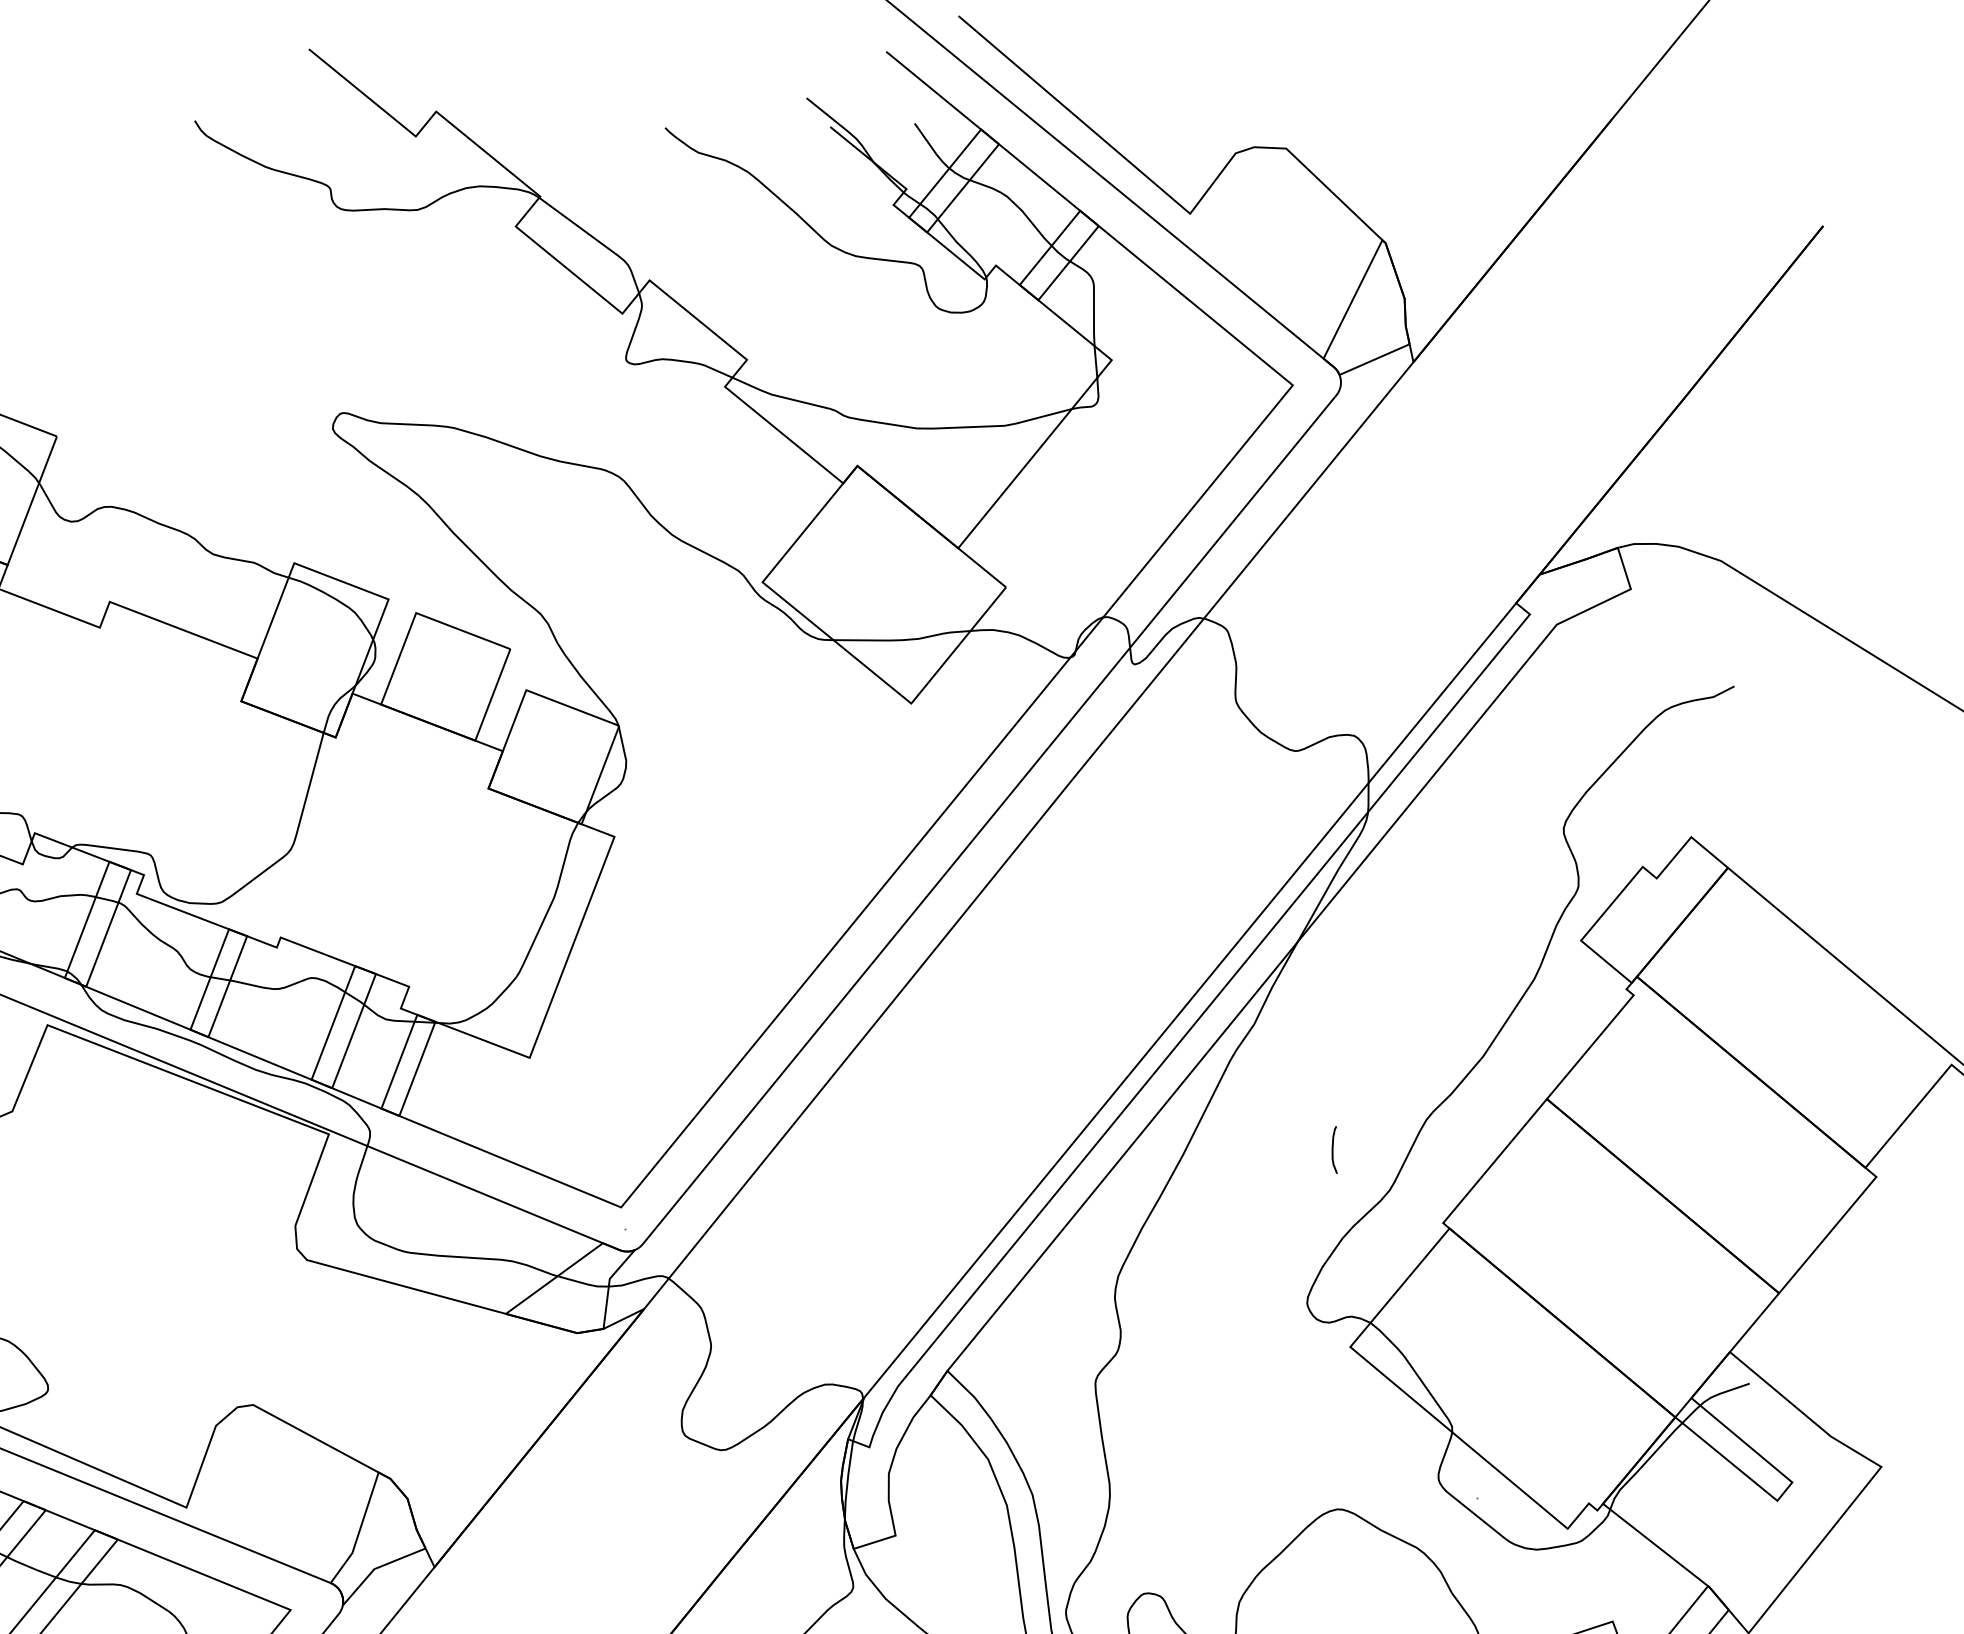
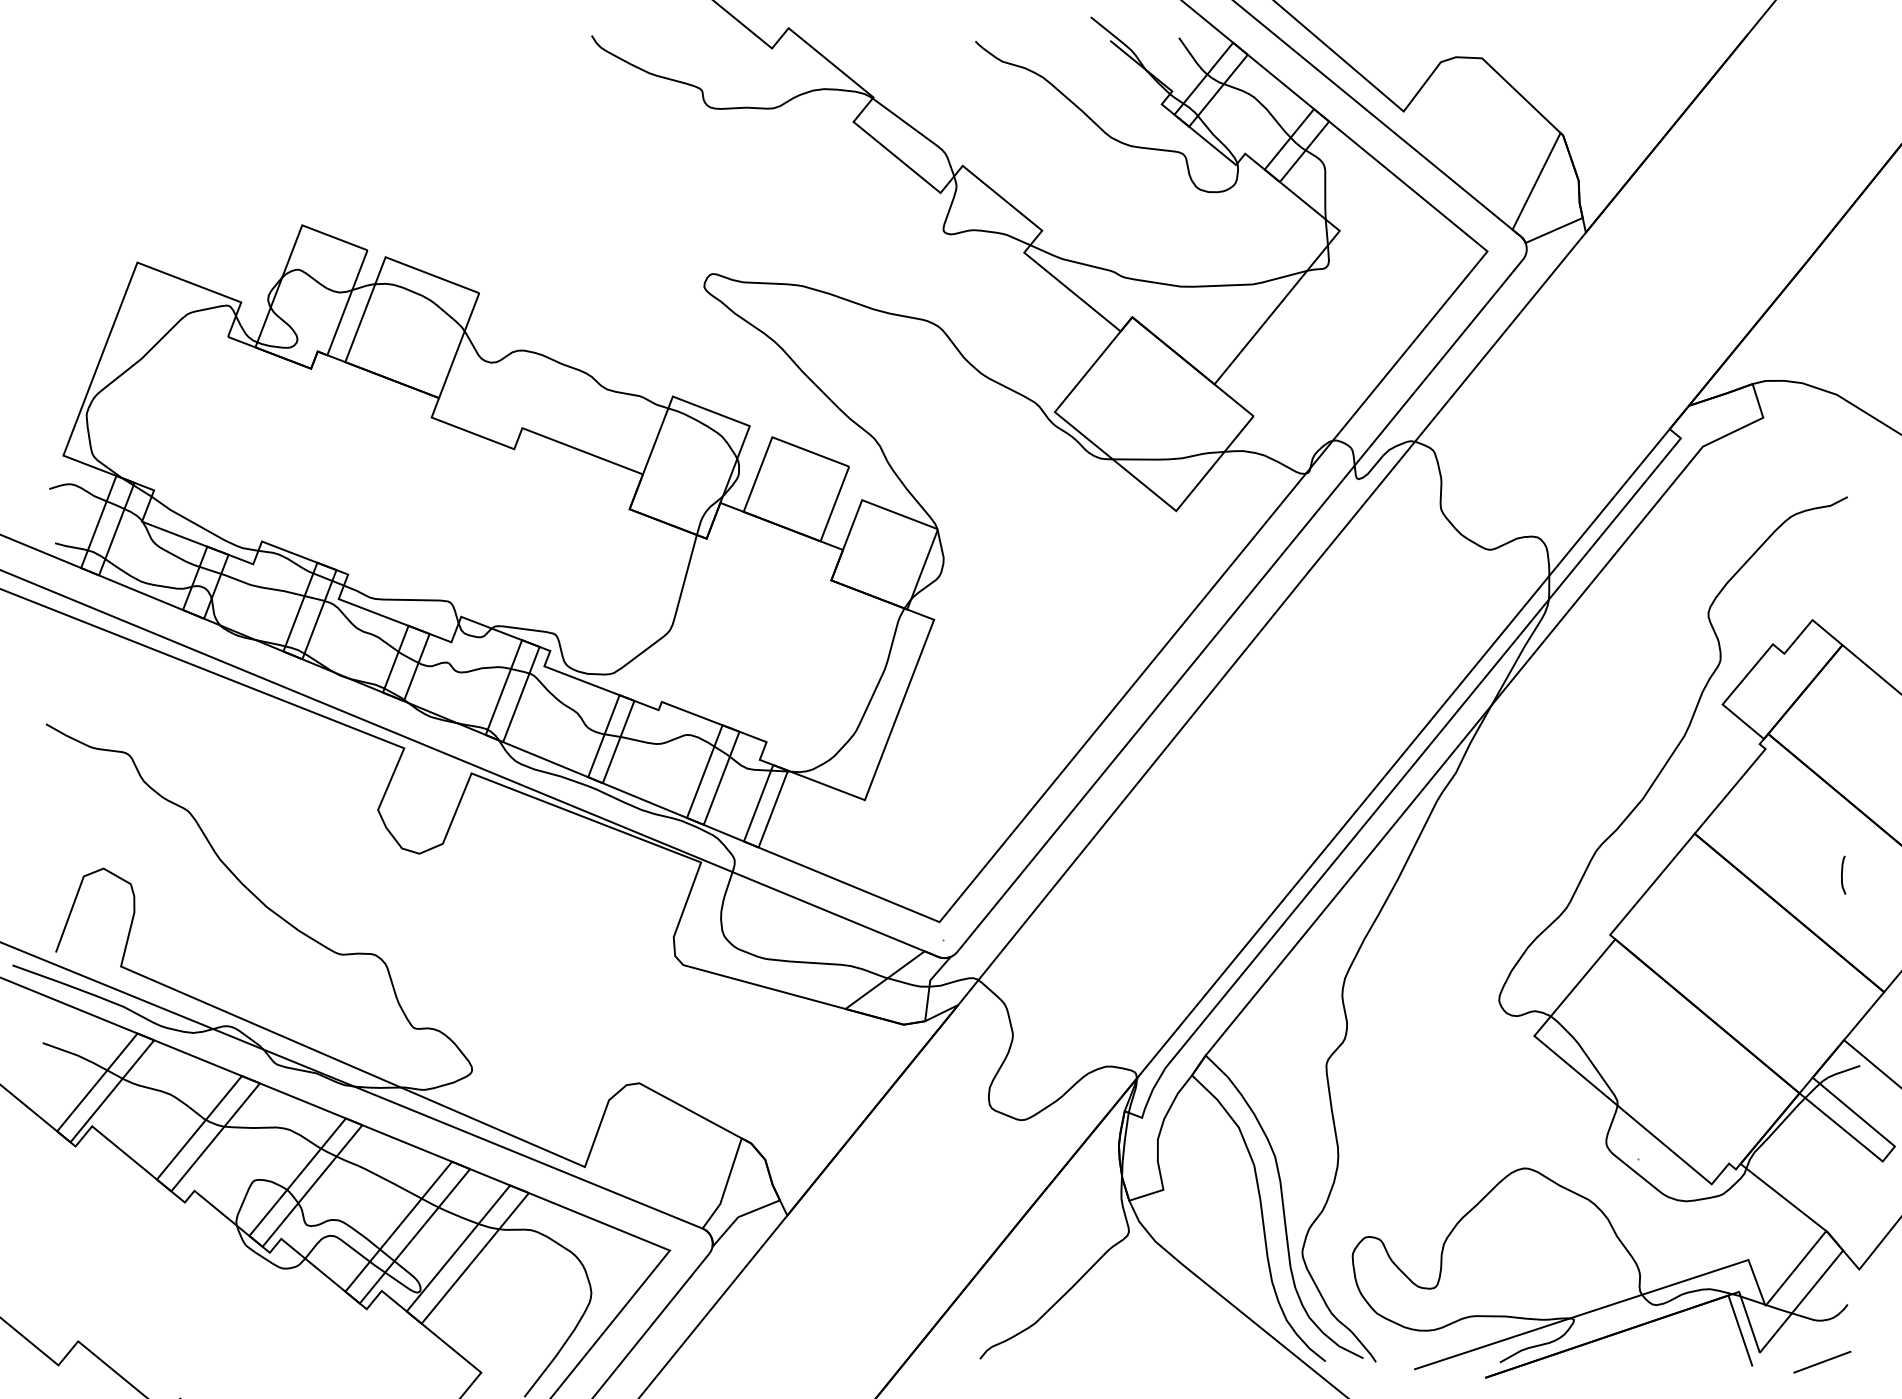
curve: (1333, 1149) -> (1842, 874), moved

